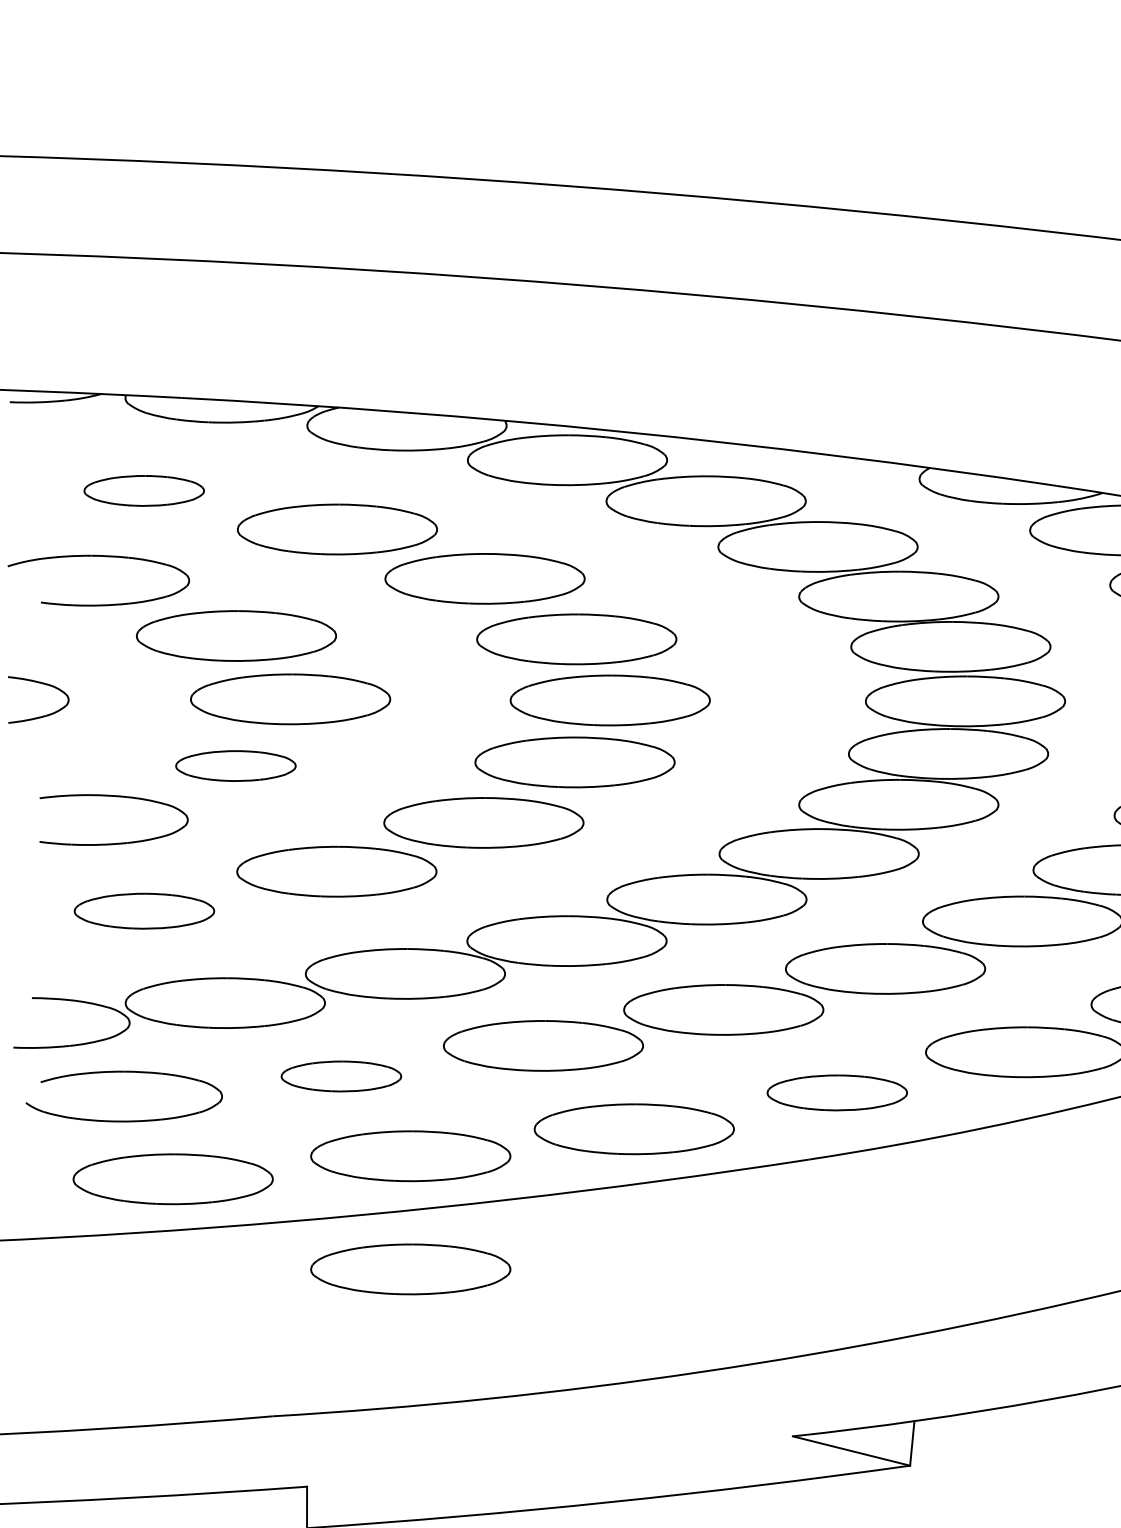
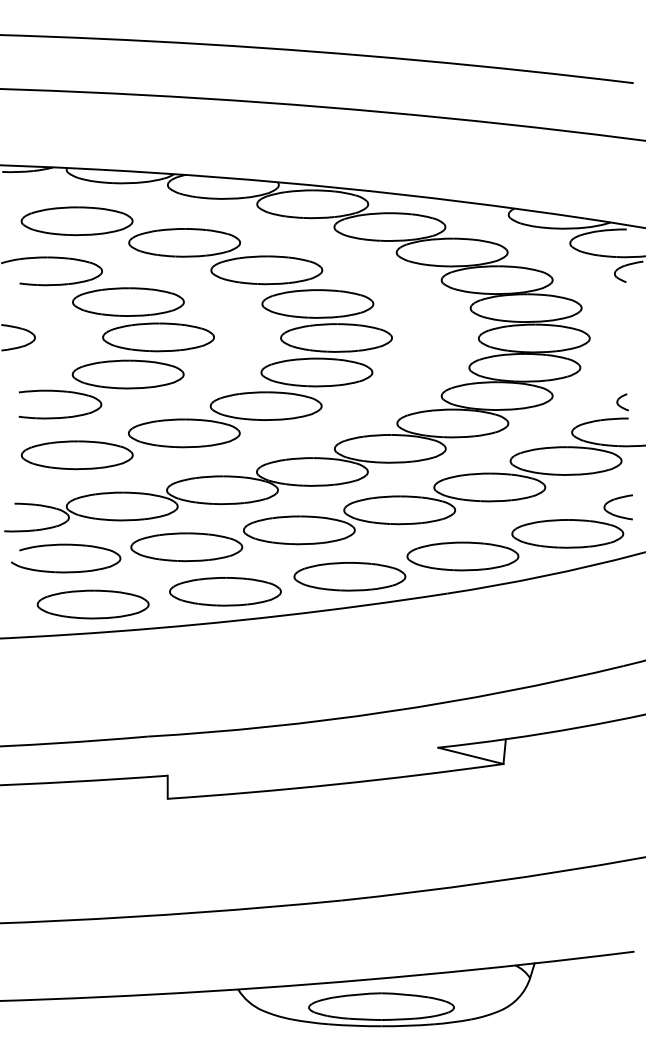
part: (143, 491) -> (76, 221), size x1.67
part: (234, 766) -> (127, 374), size x1.67
part: (143, 911) -> (76, 455), size x1.43
part: (340, 1076) -> (186, 547), size x1.67
part: (836, 1092) -> (462, 556), size x1.43
part: (410, 1268) -> (225, 654), removed

